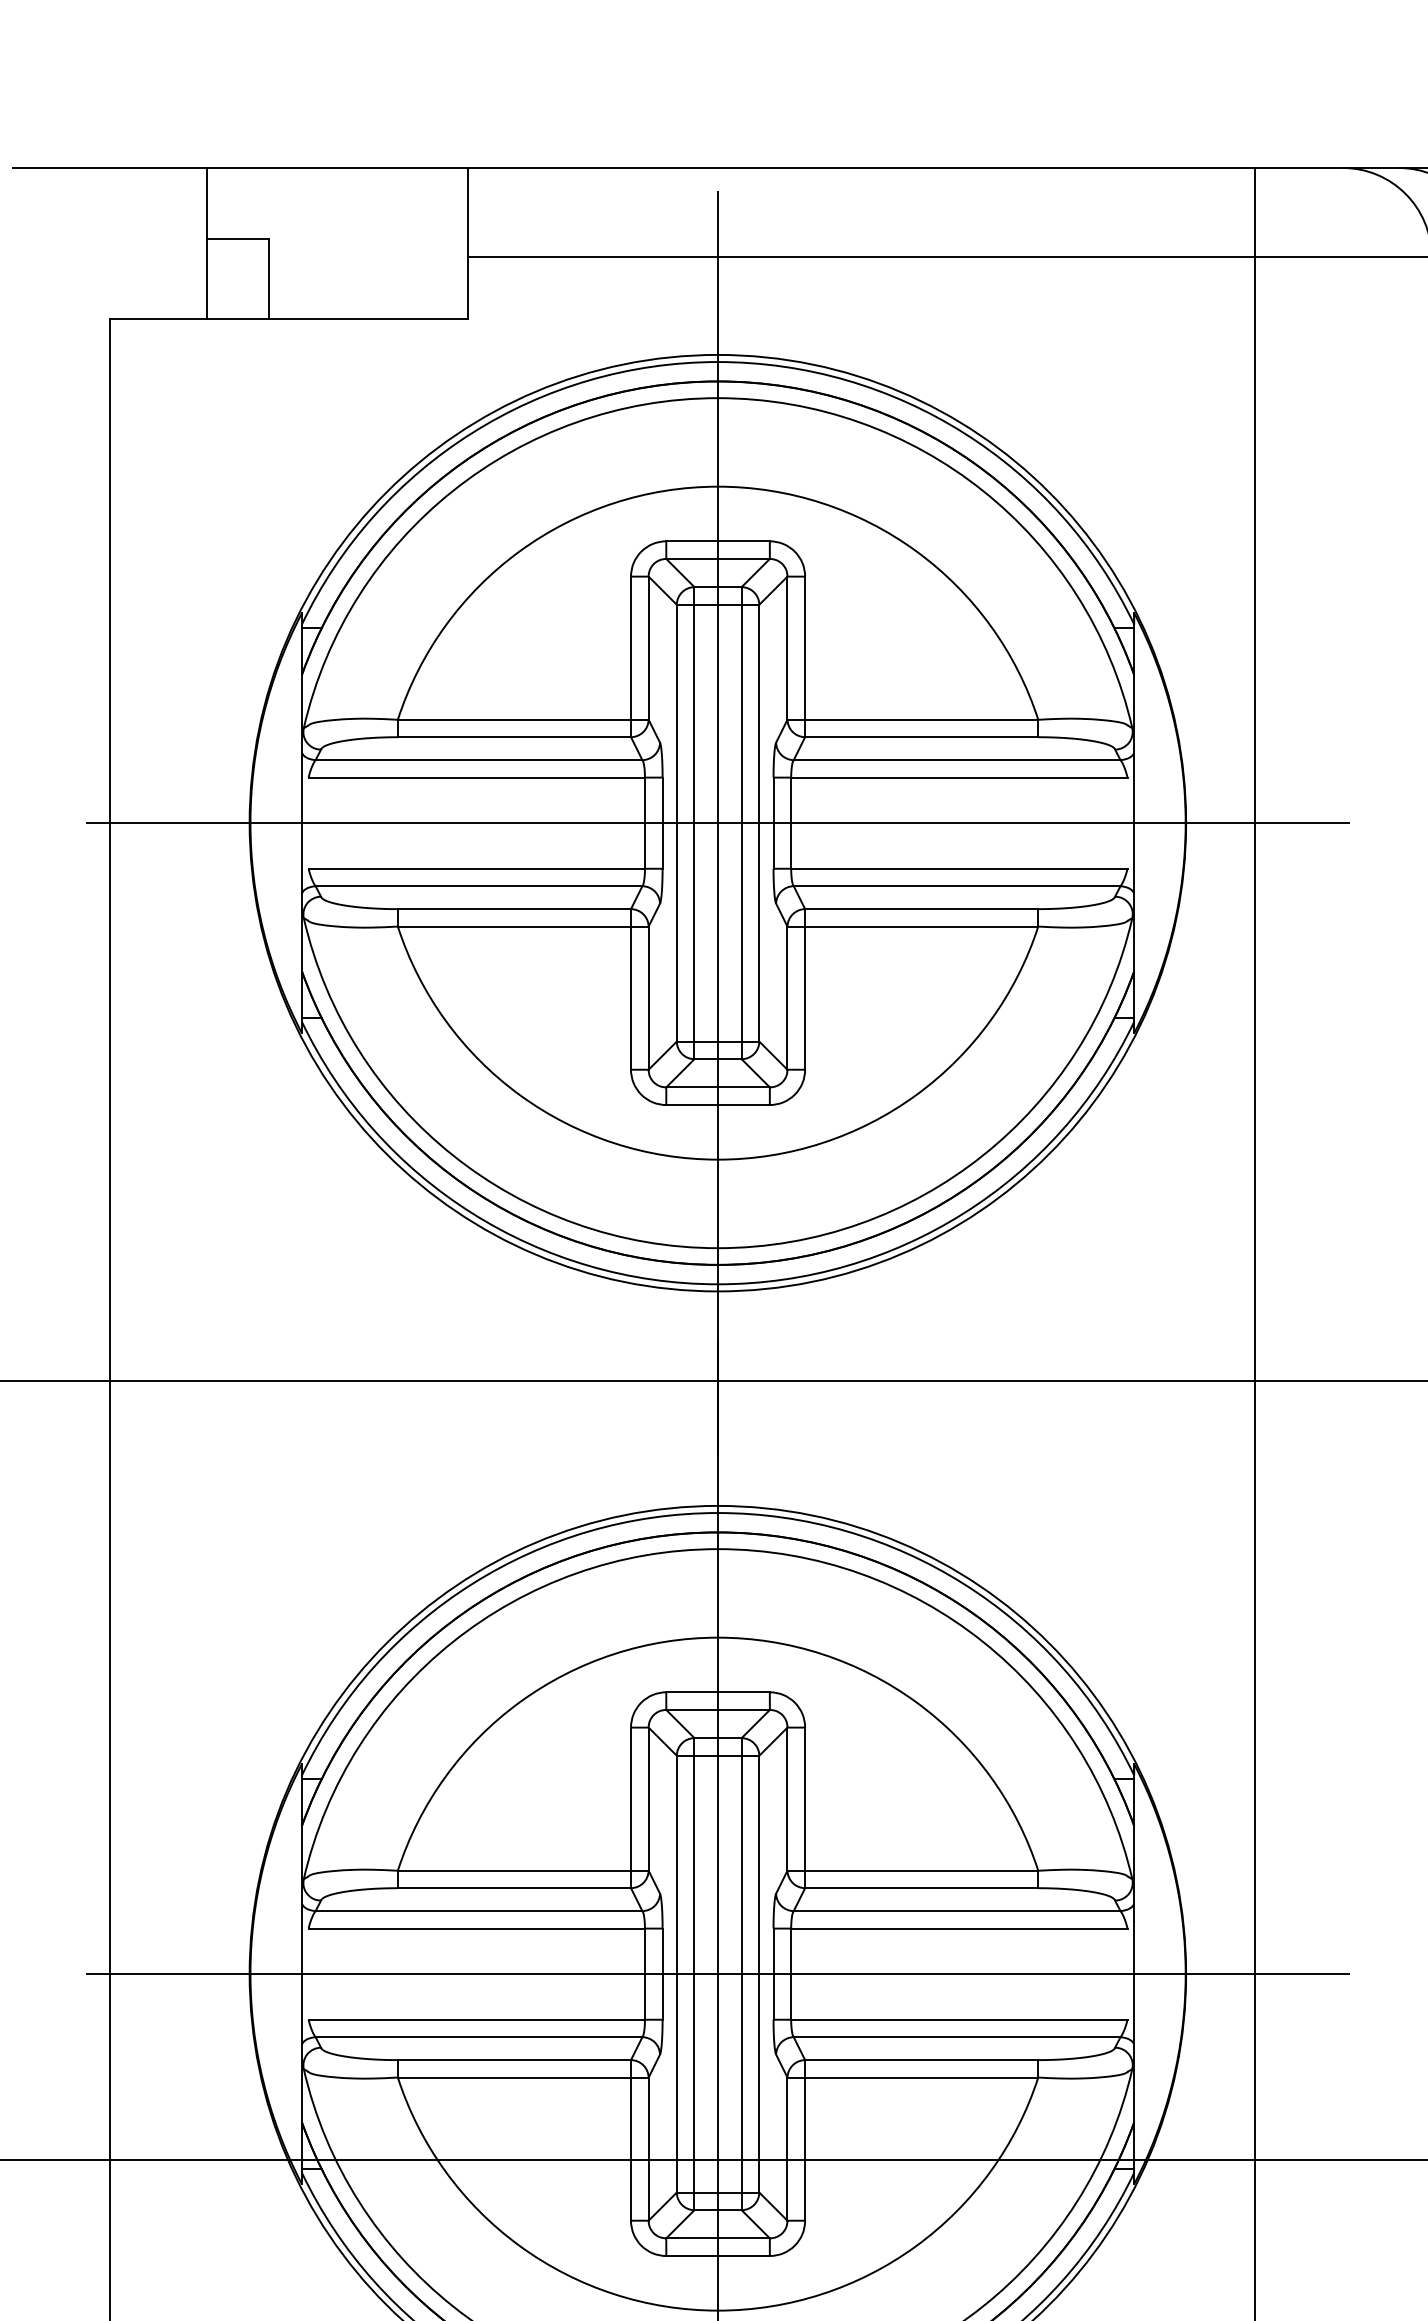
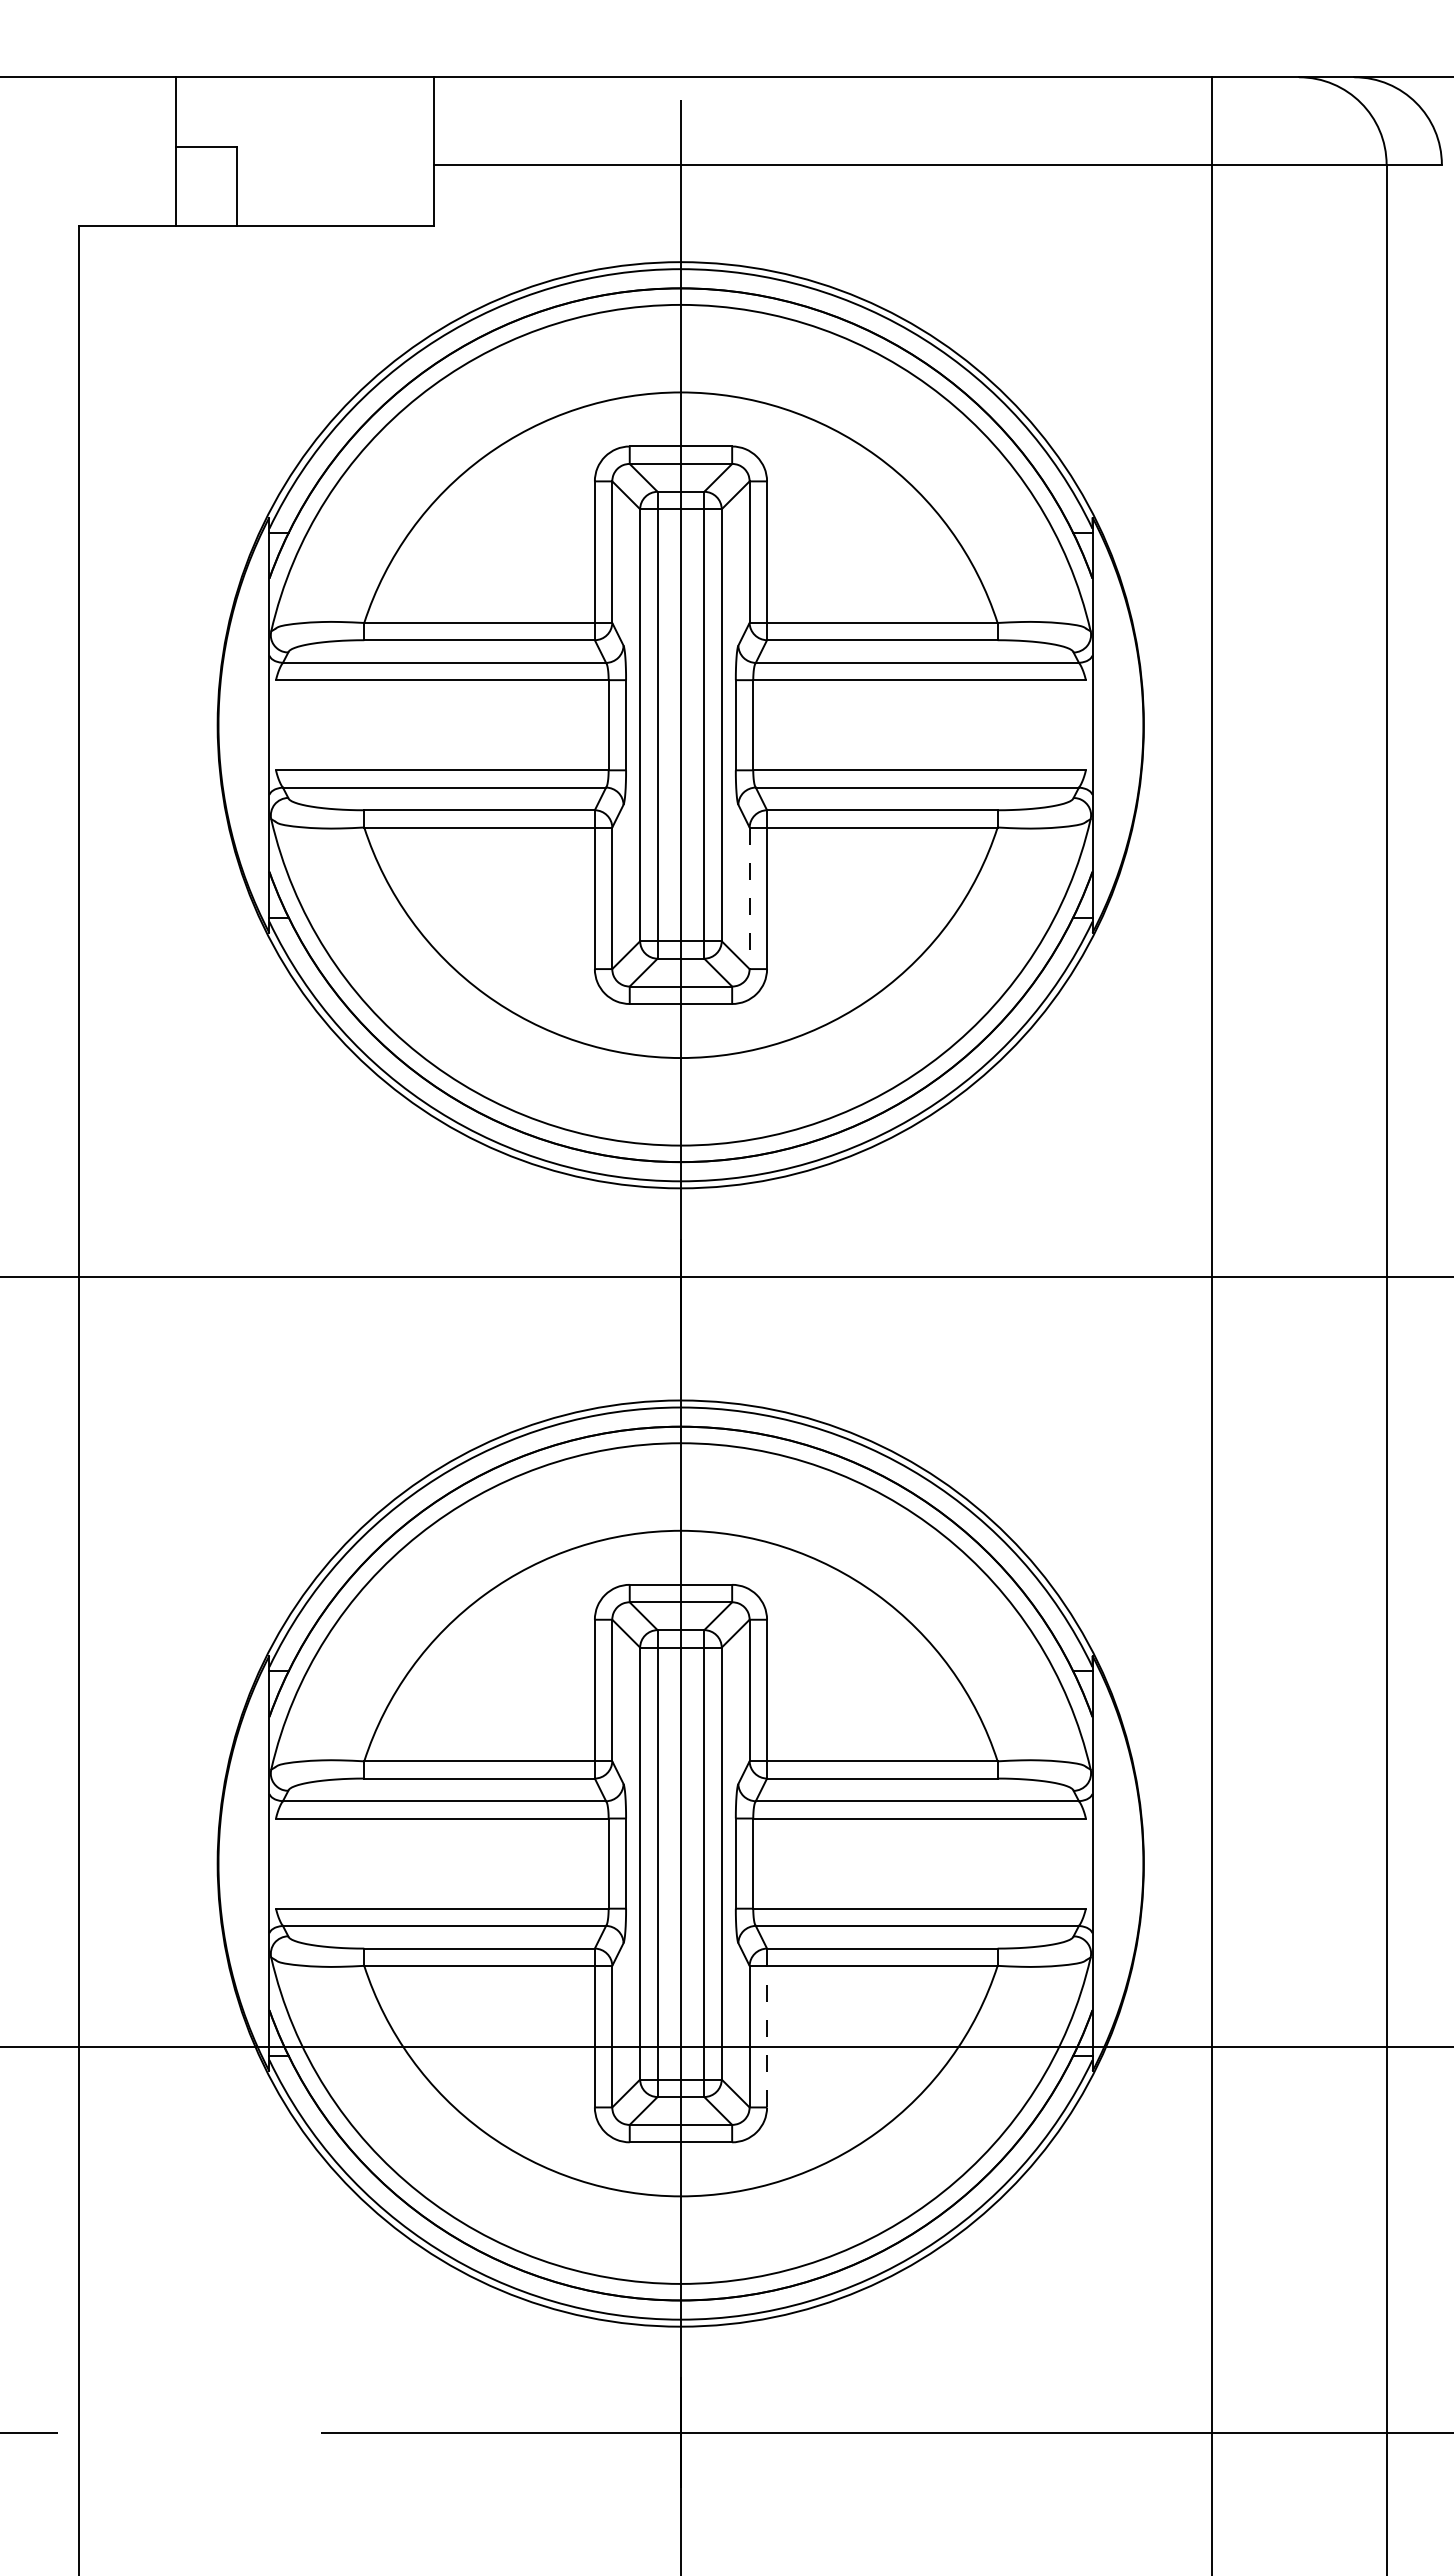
line: (717, 823) -> (680, 725), removed
line: (787, 998) -> (749, 898), solid -> dashed
line: (717, 1974) -> (680, 1863), removed
line: (805, 2148) -> (767, 2036), solid -> dashed

